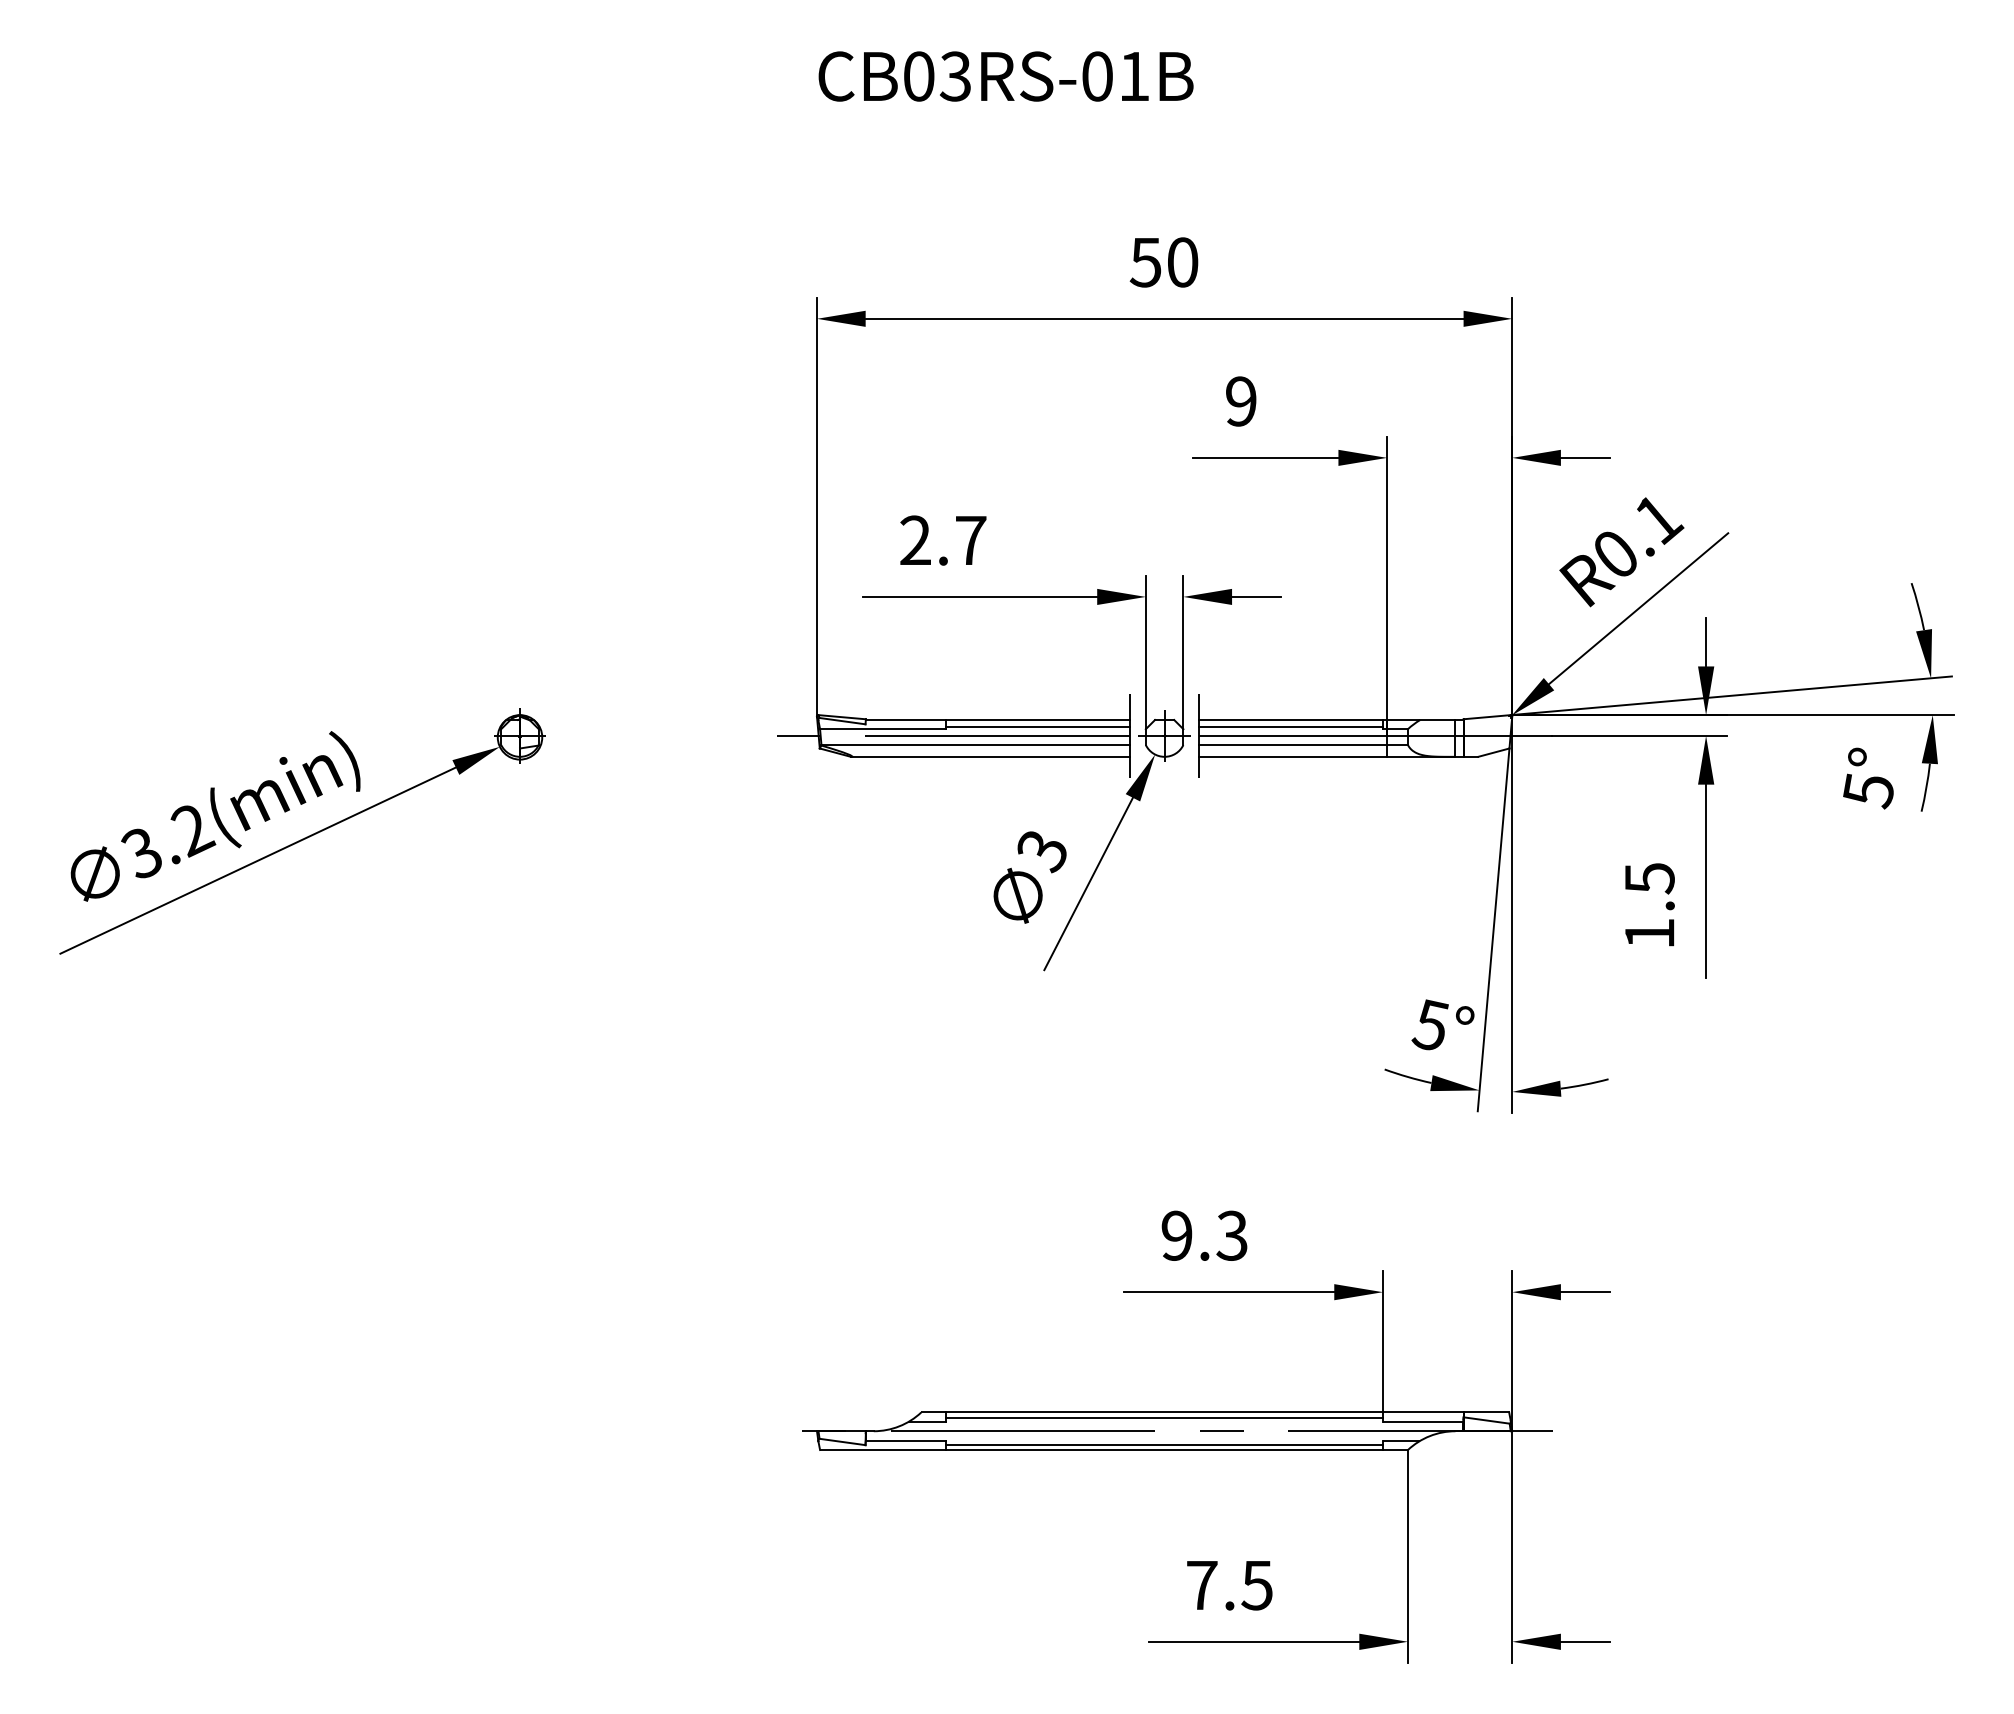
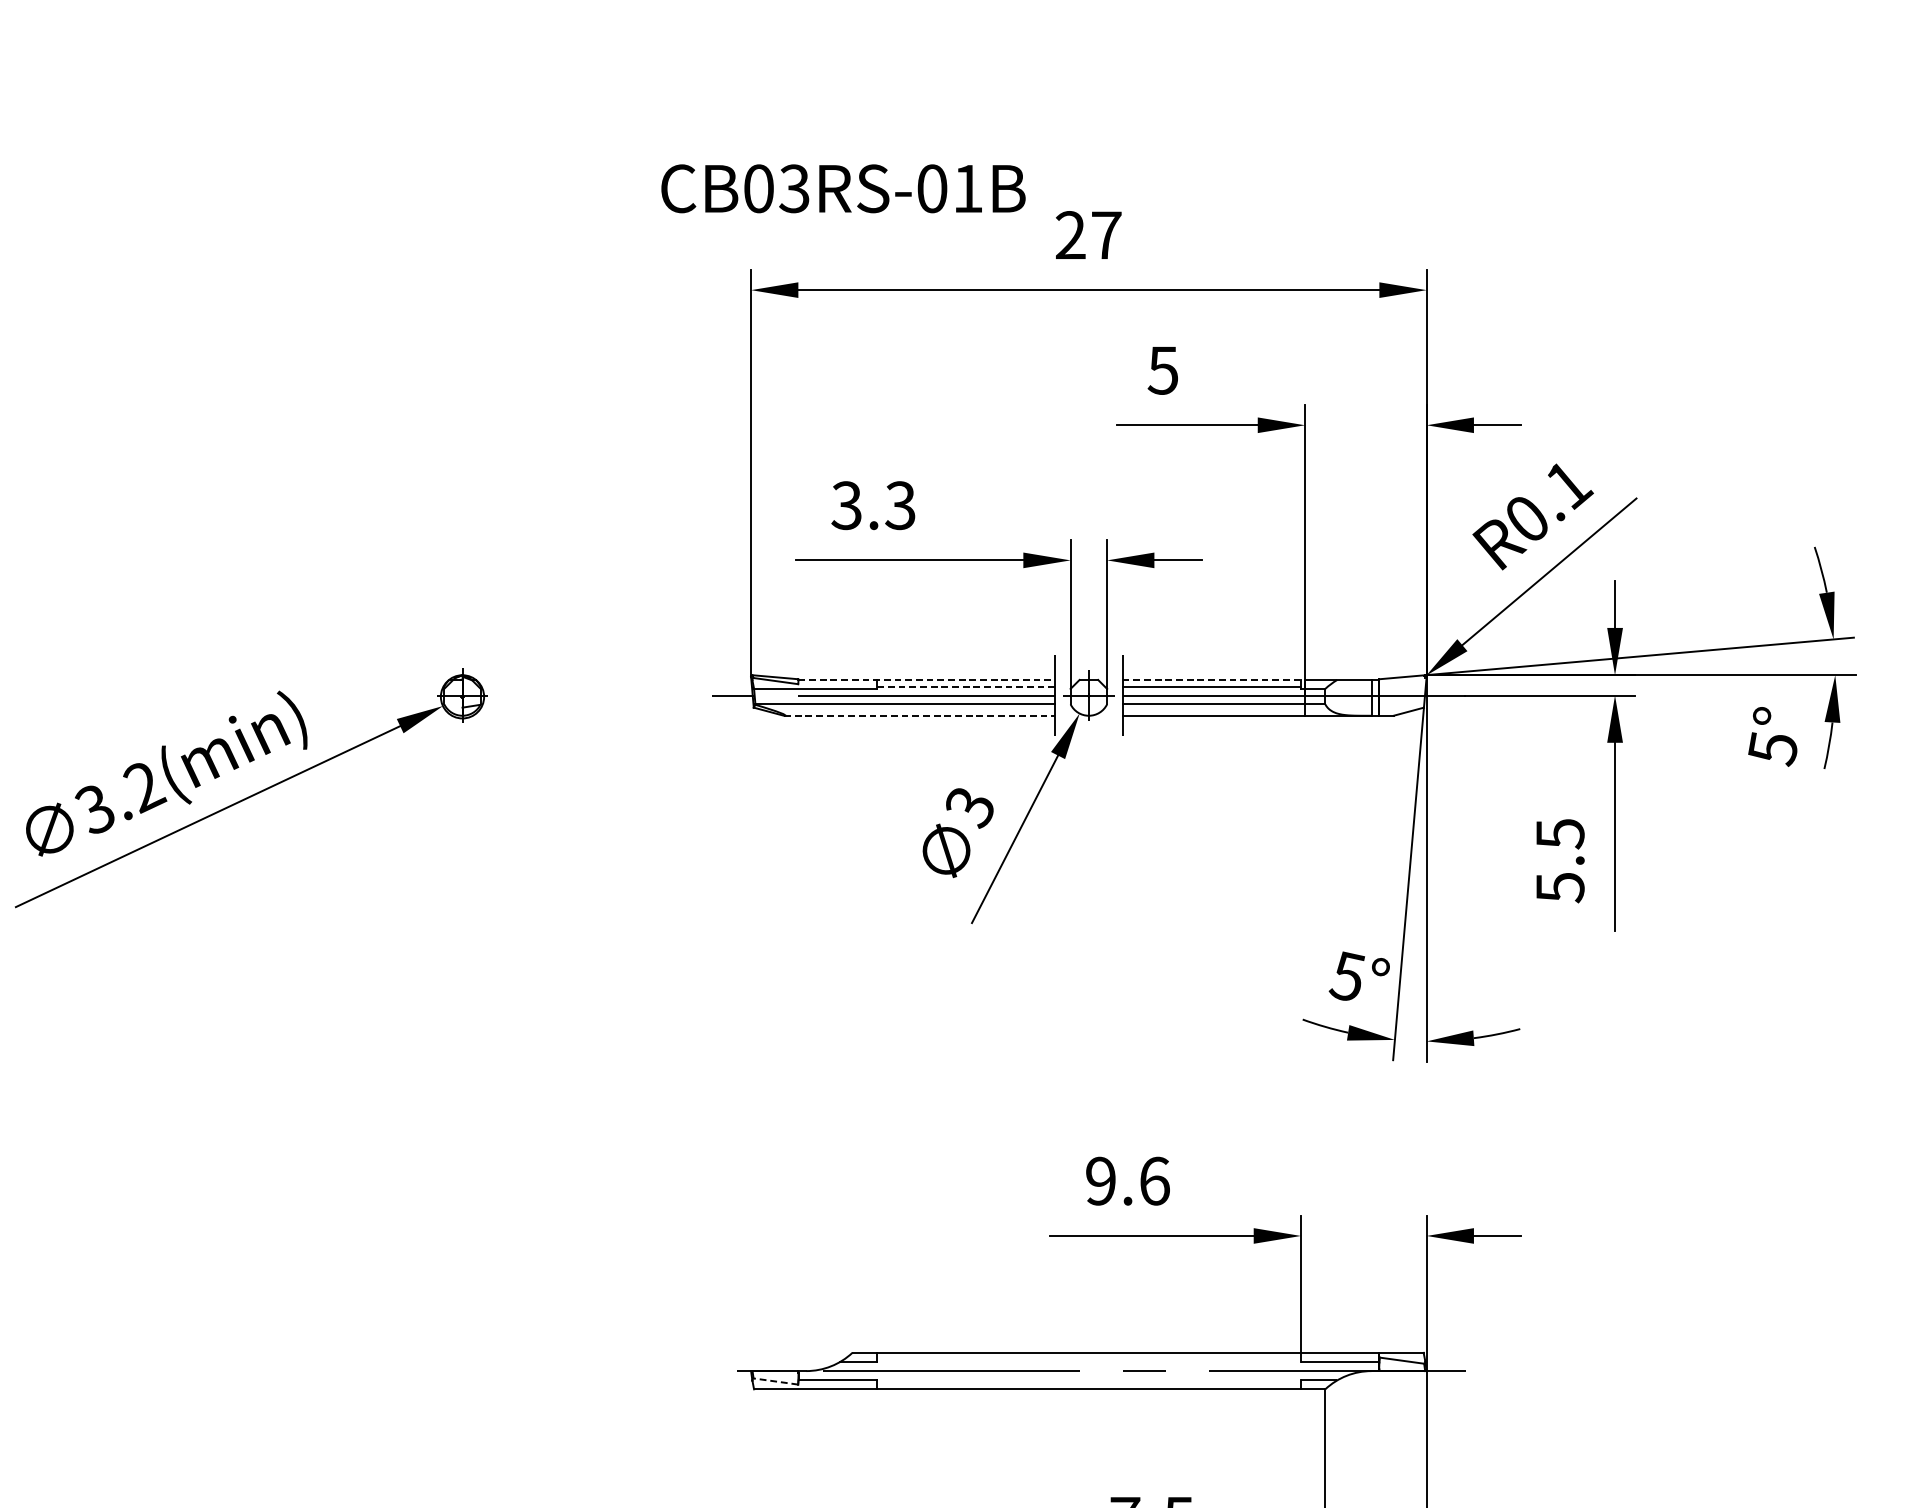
text: (1005, 76) -> (842, 188), moved
text: (1163, 262) -> (1087, 235), 50 -> 27
text: (1240, 401) -> (1162, 370), 9 -> 5
text: (942, 540) -> (873, 505), 2.7 -> 3.3
line: (998, 719) -> (927, 679), solid -> dashed
line: (1293, 719) -> (1214, 679), solid -> dashed
line: (1038, 726) -> (966, 686), solid -> dashed
line: (990, 756) -> (919, 715), solid -> dashed
text: (1649, 933) -> (1560, 887), 1.5 -> 5.5
text: (1232, 1235) -> (1154, 1180), 9.3 -> 9.6
line: (1164, 1417) -> (1088, 1357), removed
line: (842, 1441) -> (775, 1381), solid -> dashed
line: (1164, 1444) -> (1088, 1383), removed

